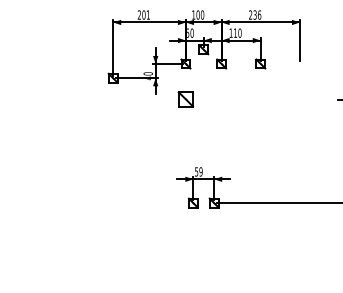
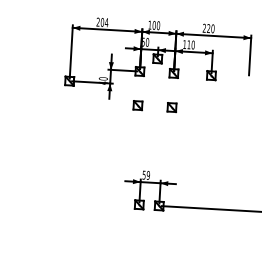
text: (148, 14) -> (106, 22), 201 -> 204
text: (257, 14) -> (211, 28), 236 -> 220
part: (185, 99) -> (137, 105), size x0.62
part: (221, 99) -> (171, 107), added

